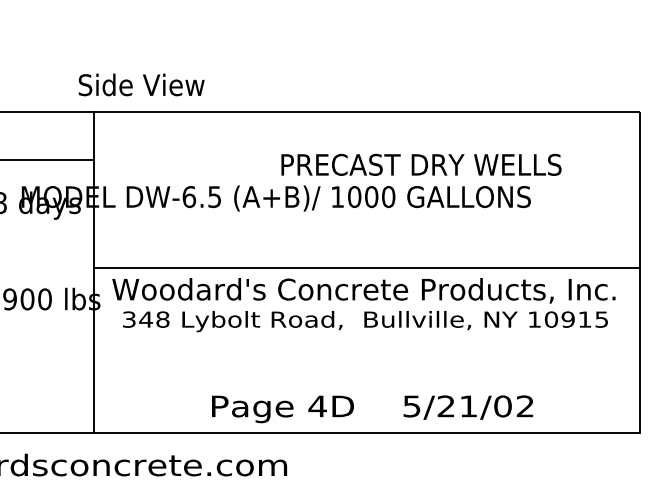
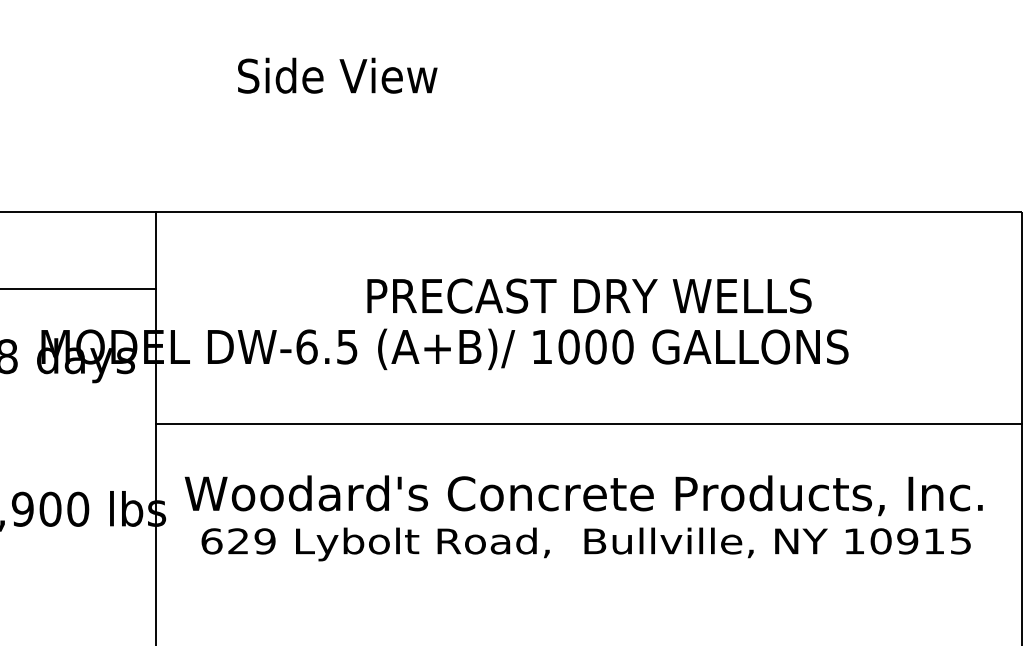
text: (141, 84) -> (337, 75), moved
text: (421, 164) -> (589, 295), moved
line: (367, 267) -> (589, 423), moved
text: (145, 319) -> (237, 541), 348 -> 629

